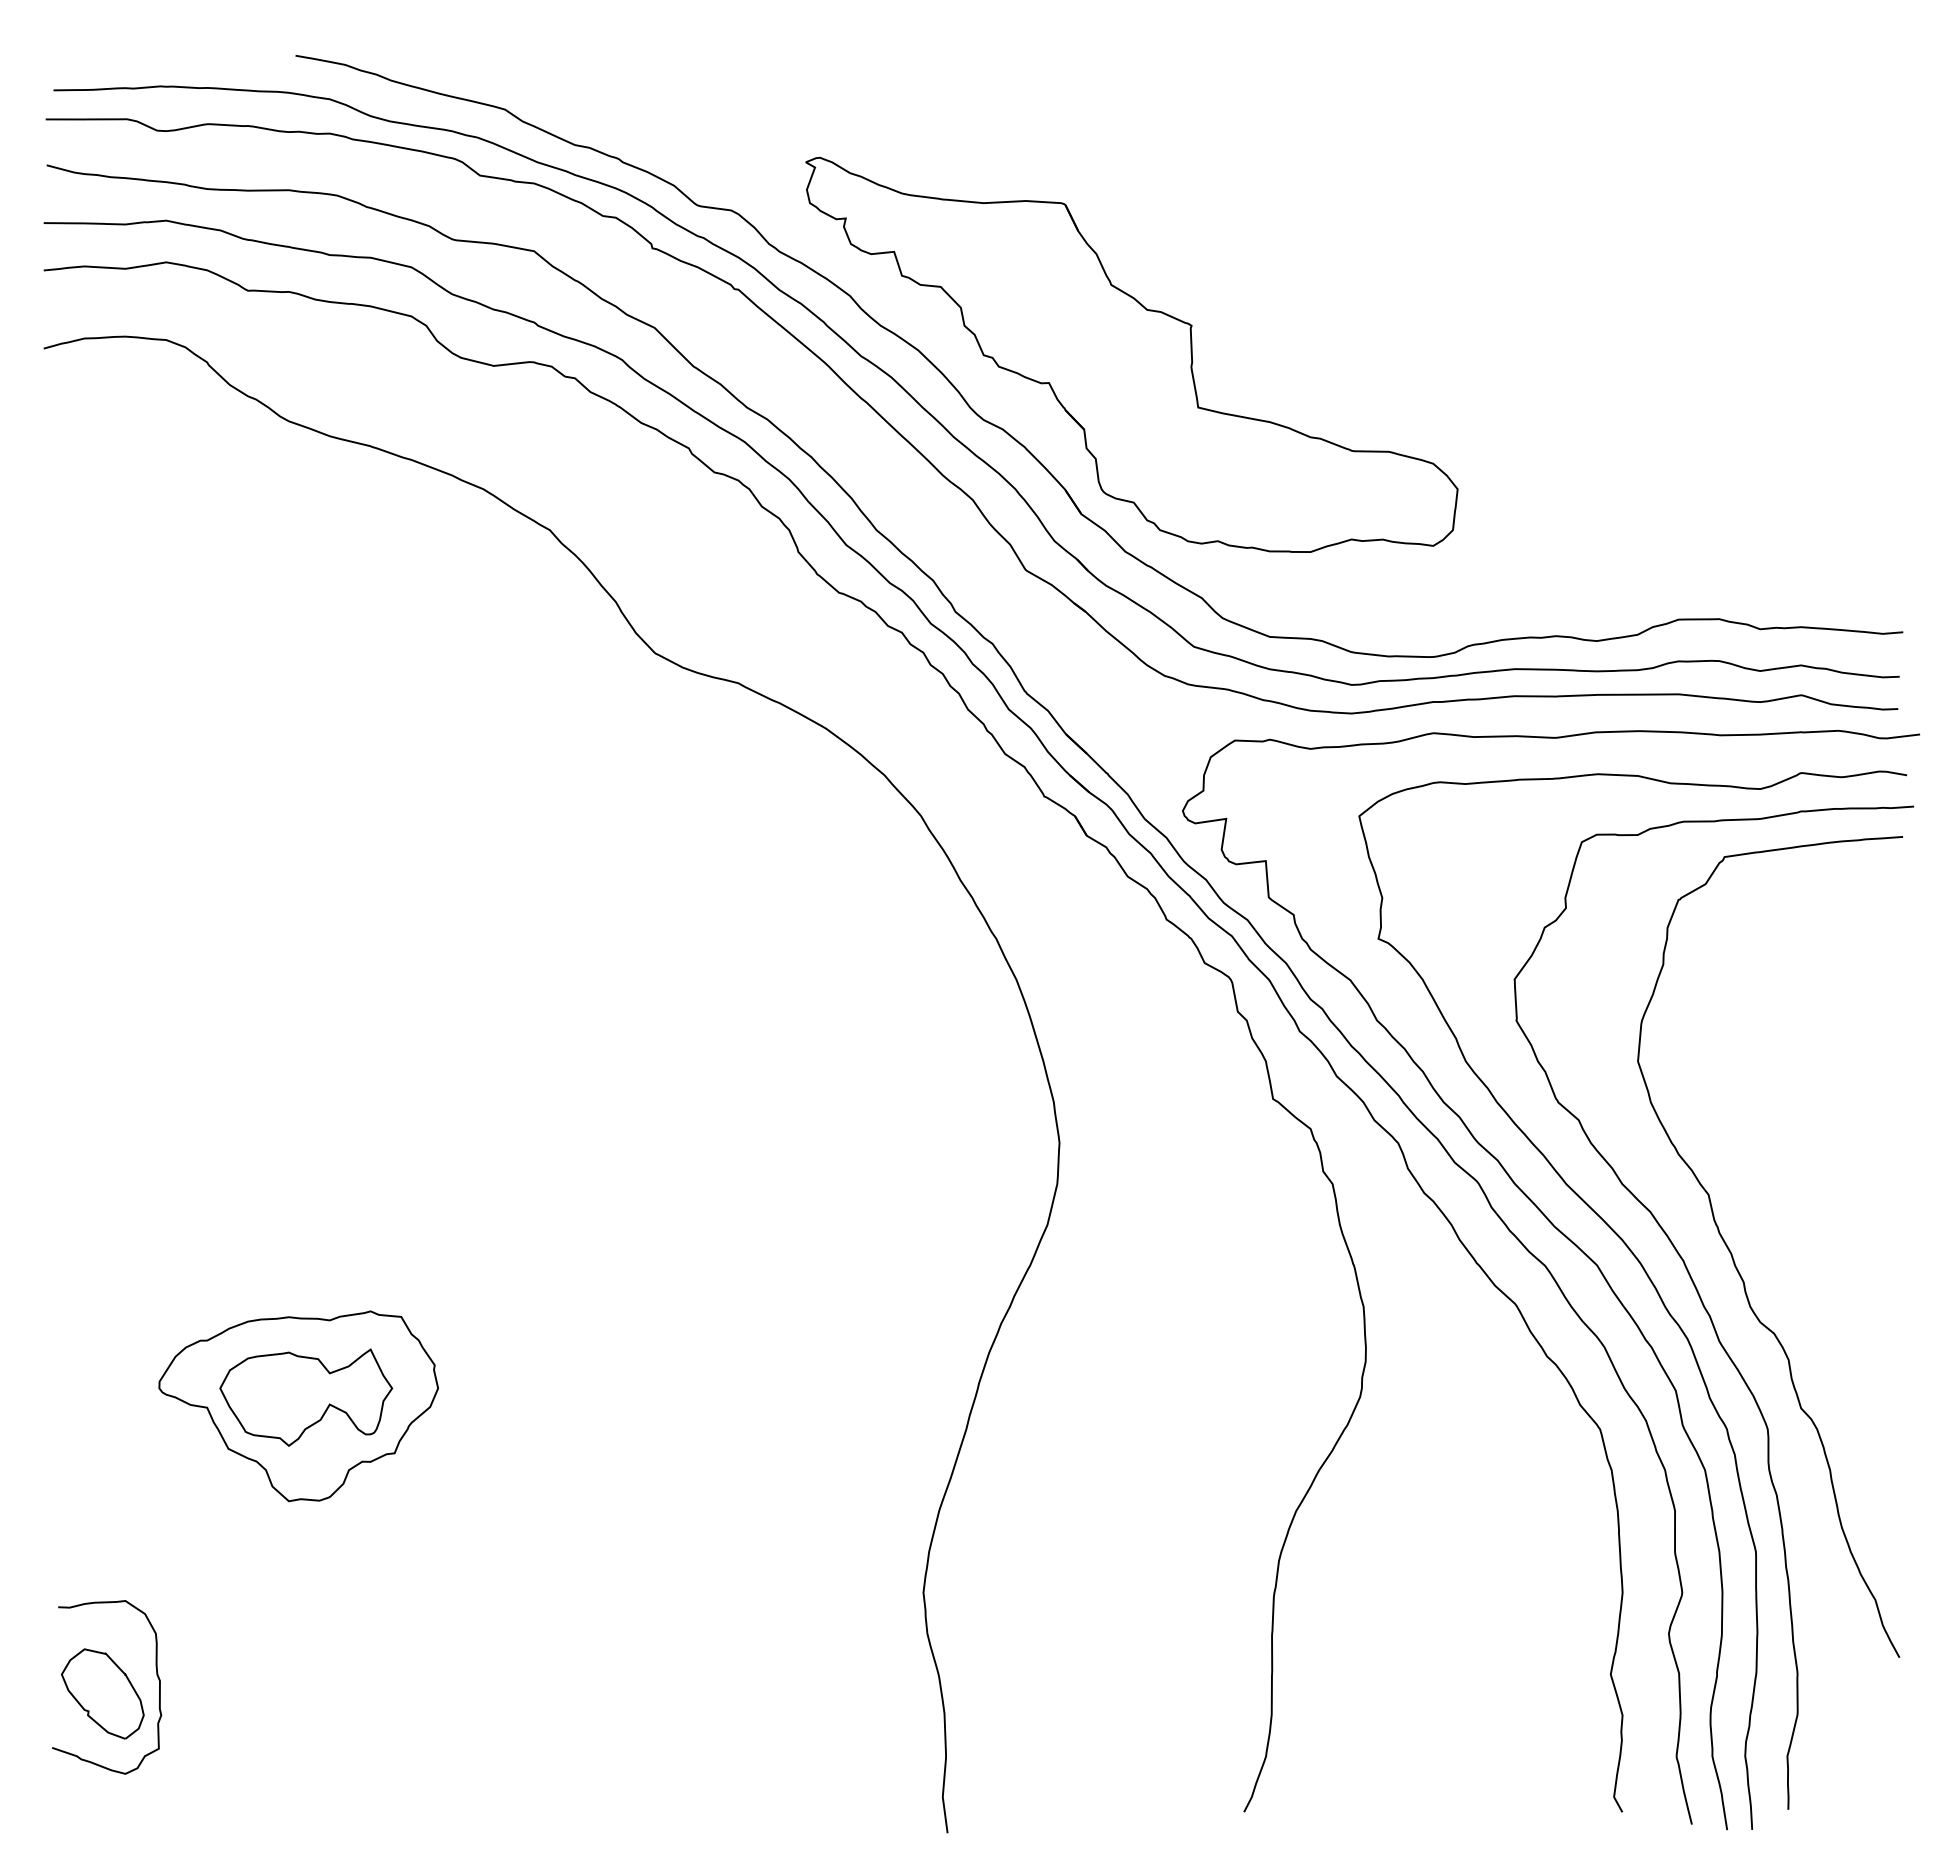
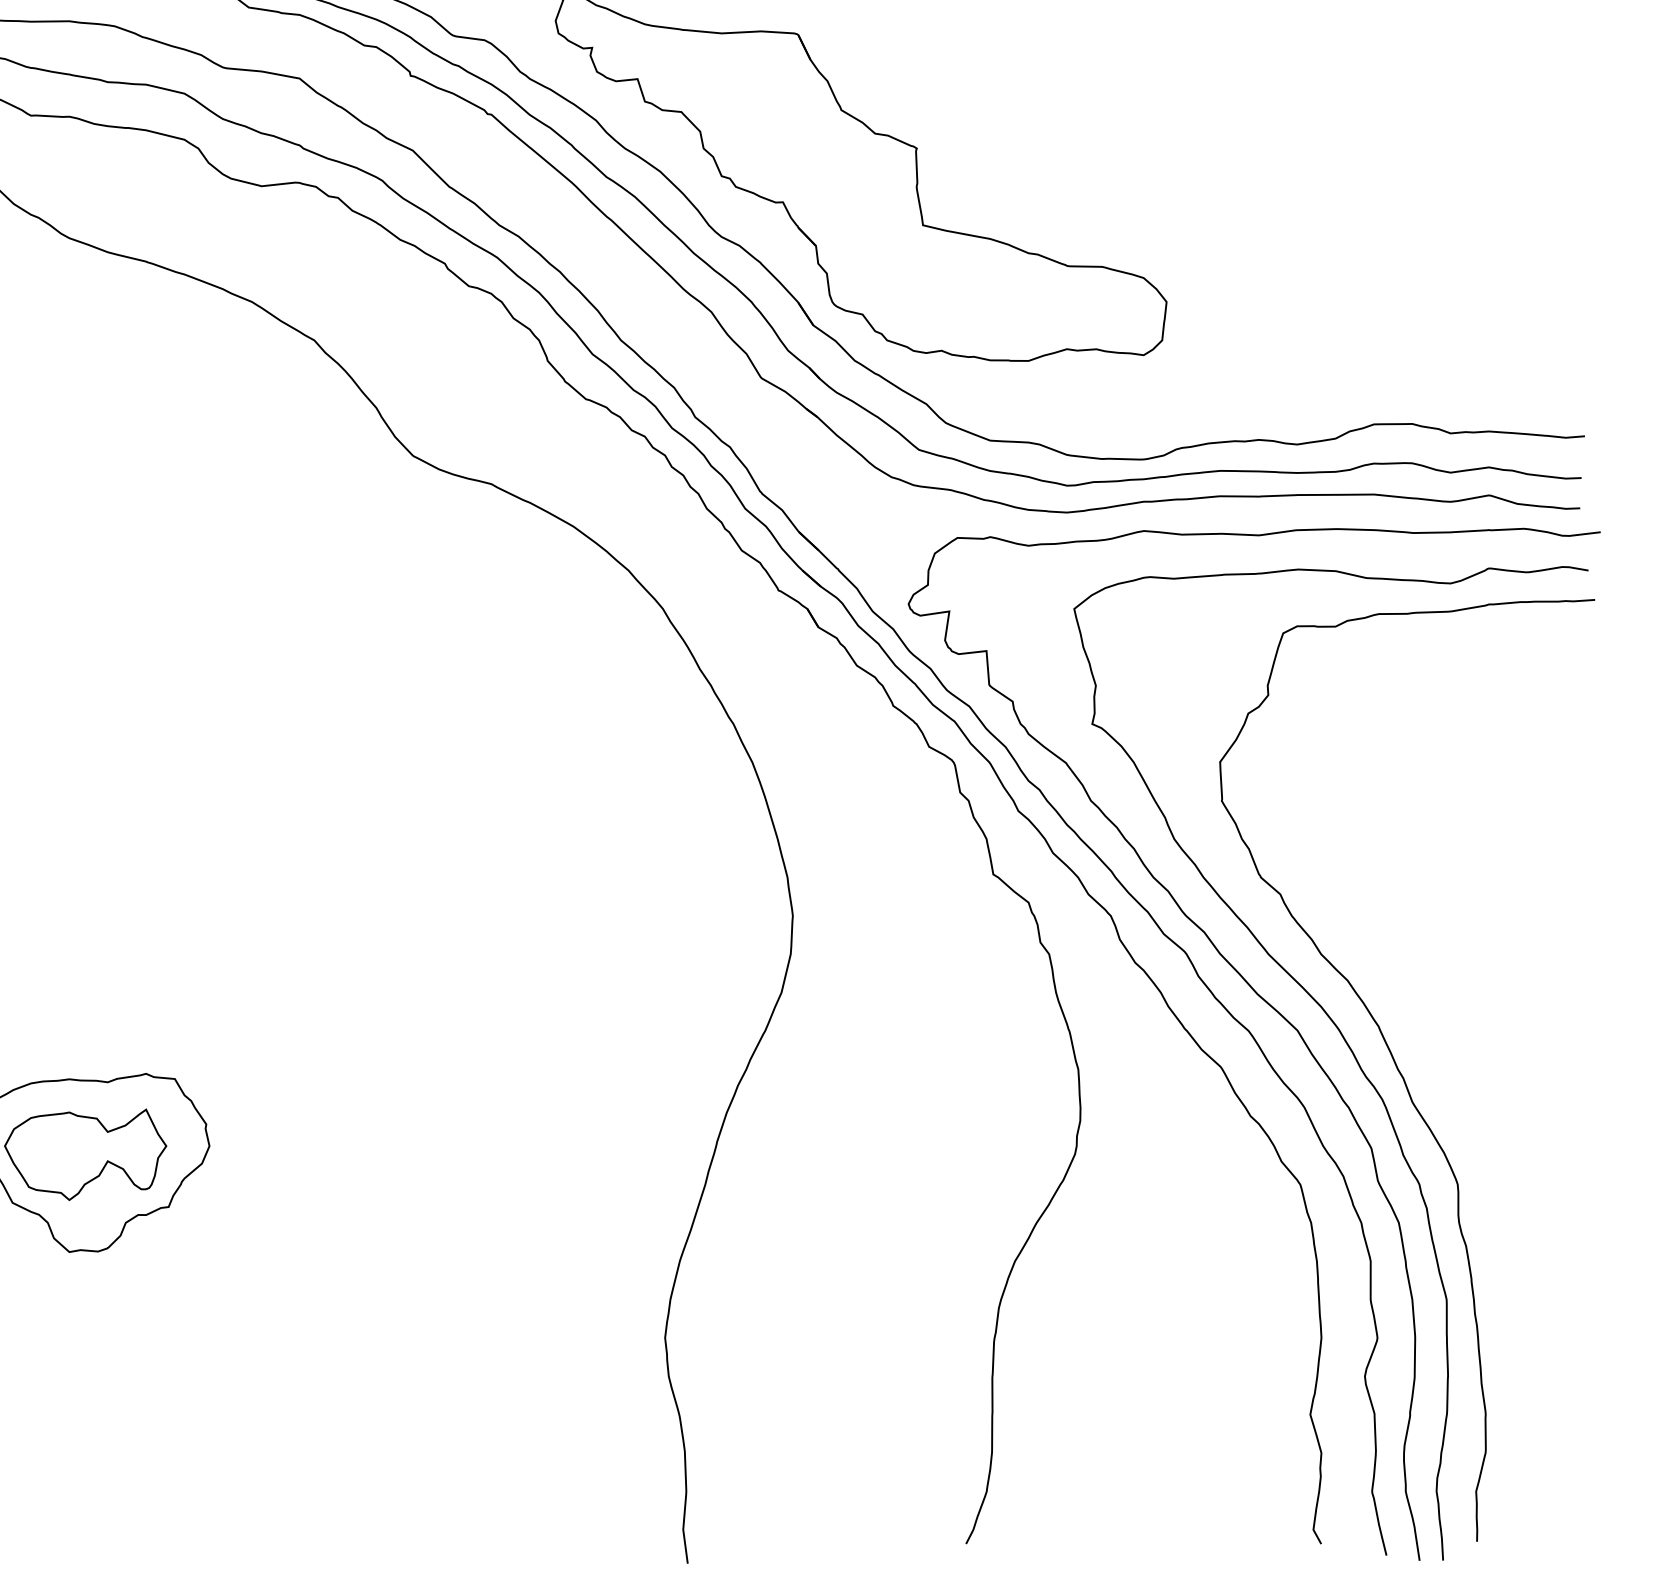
curve: (1734, 1259) -> (1426, 1025), removed

